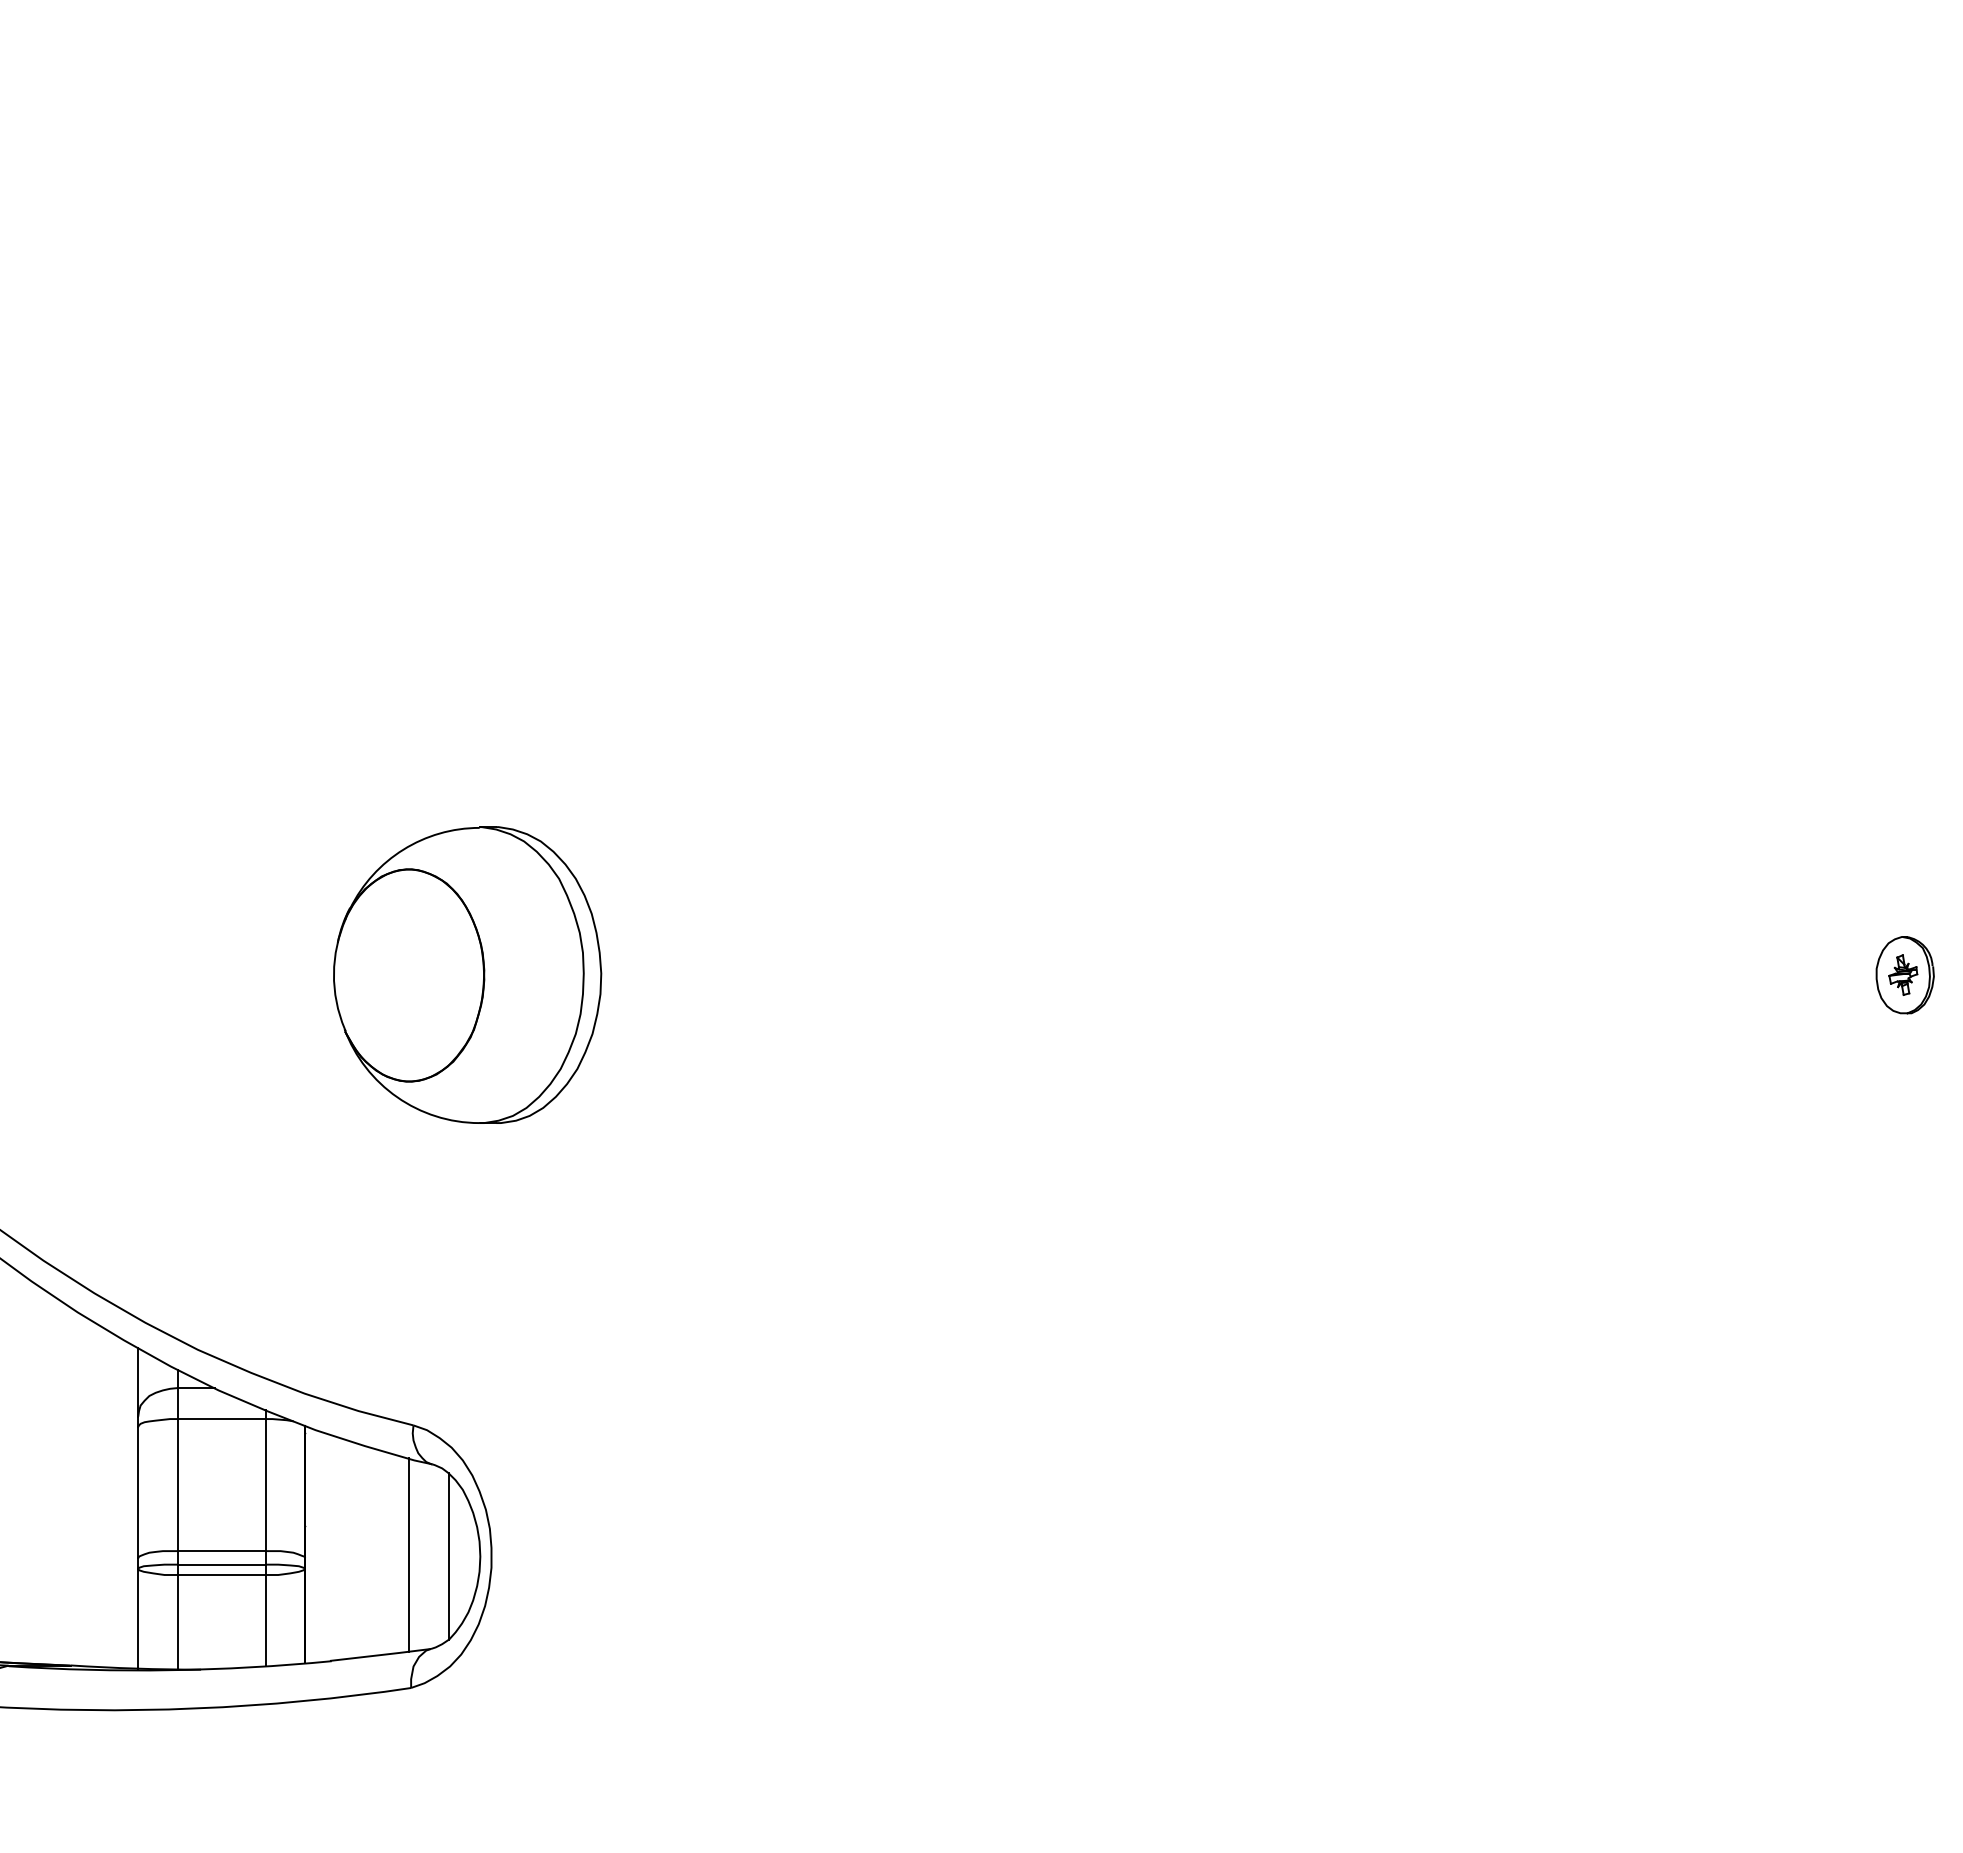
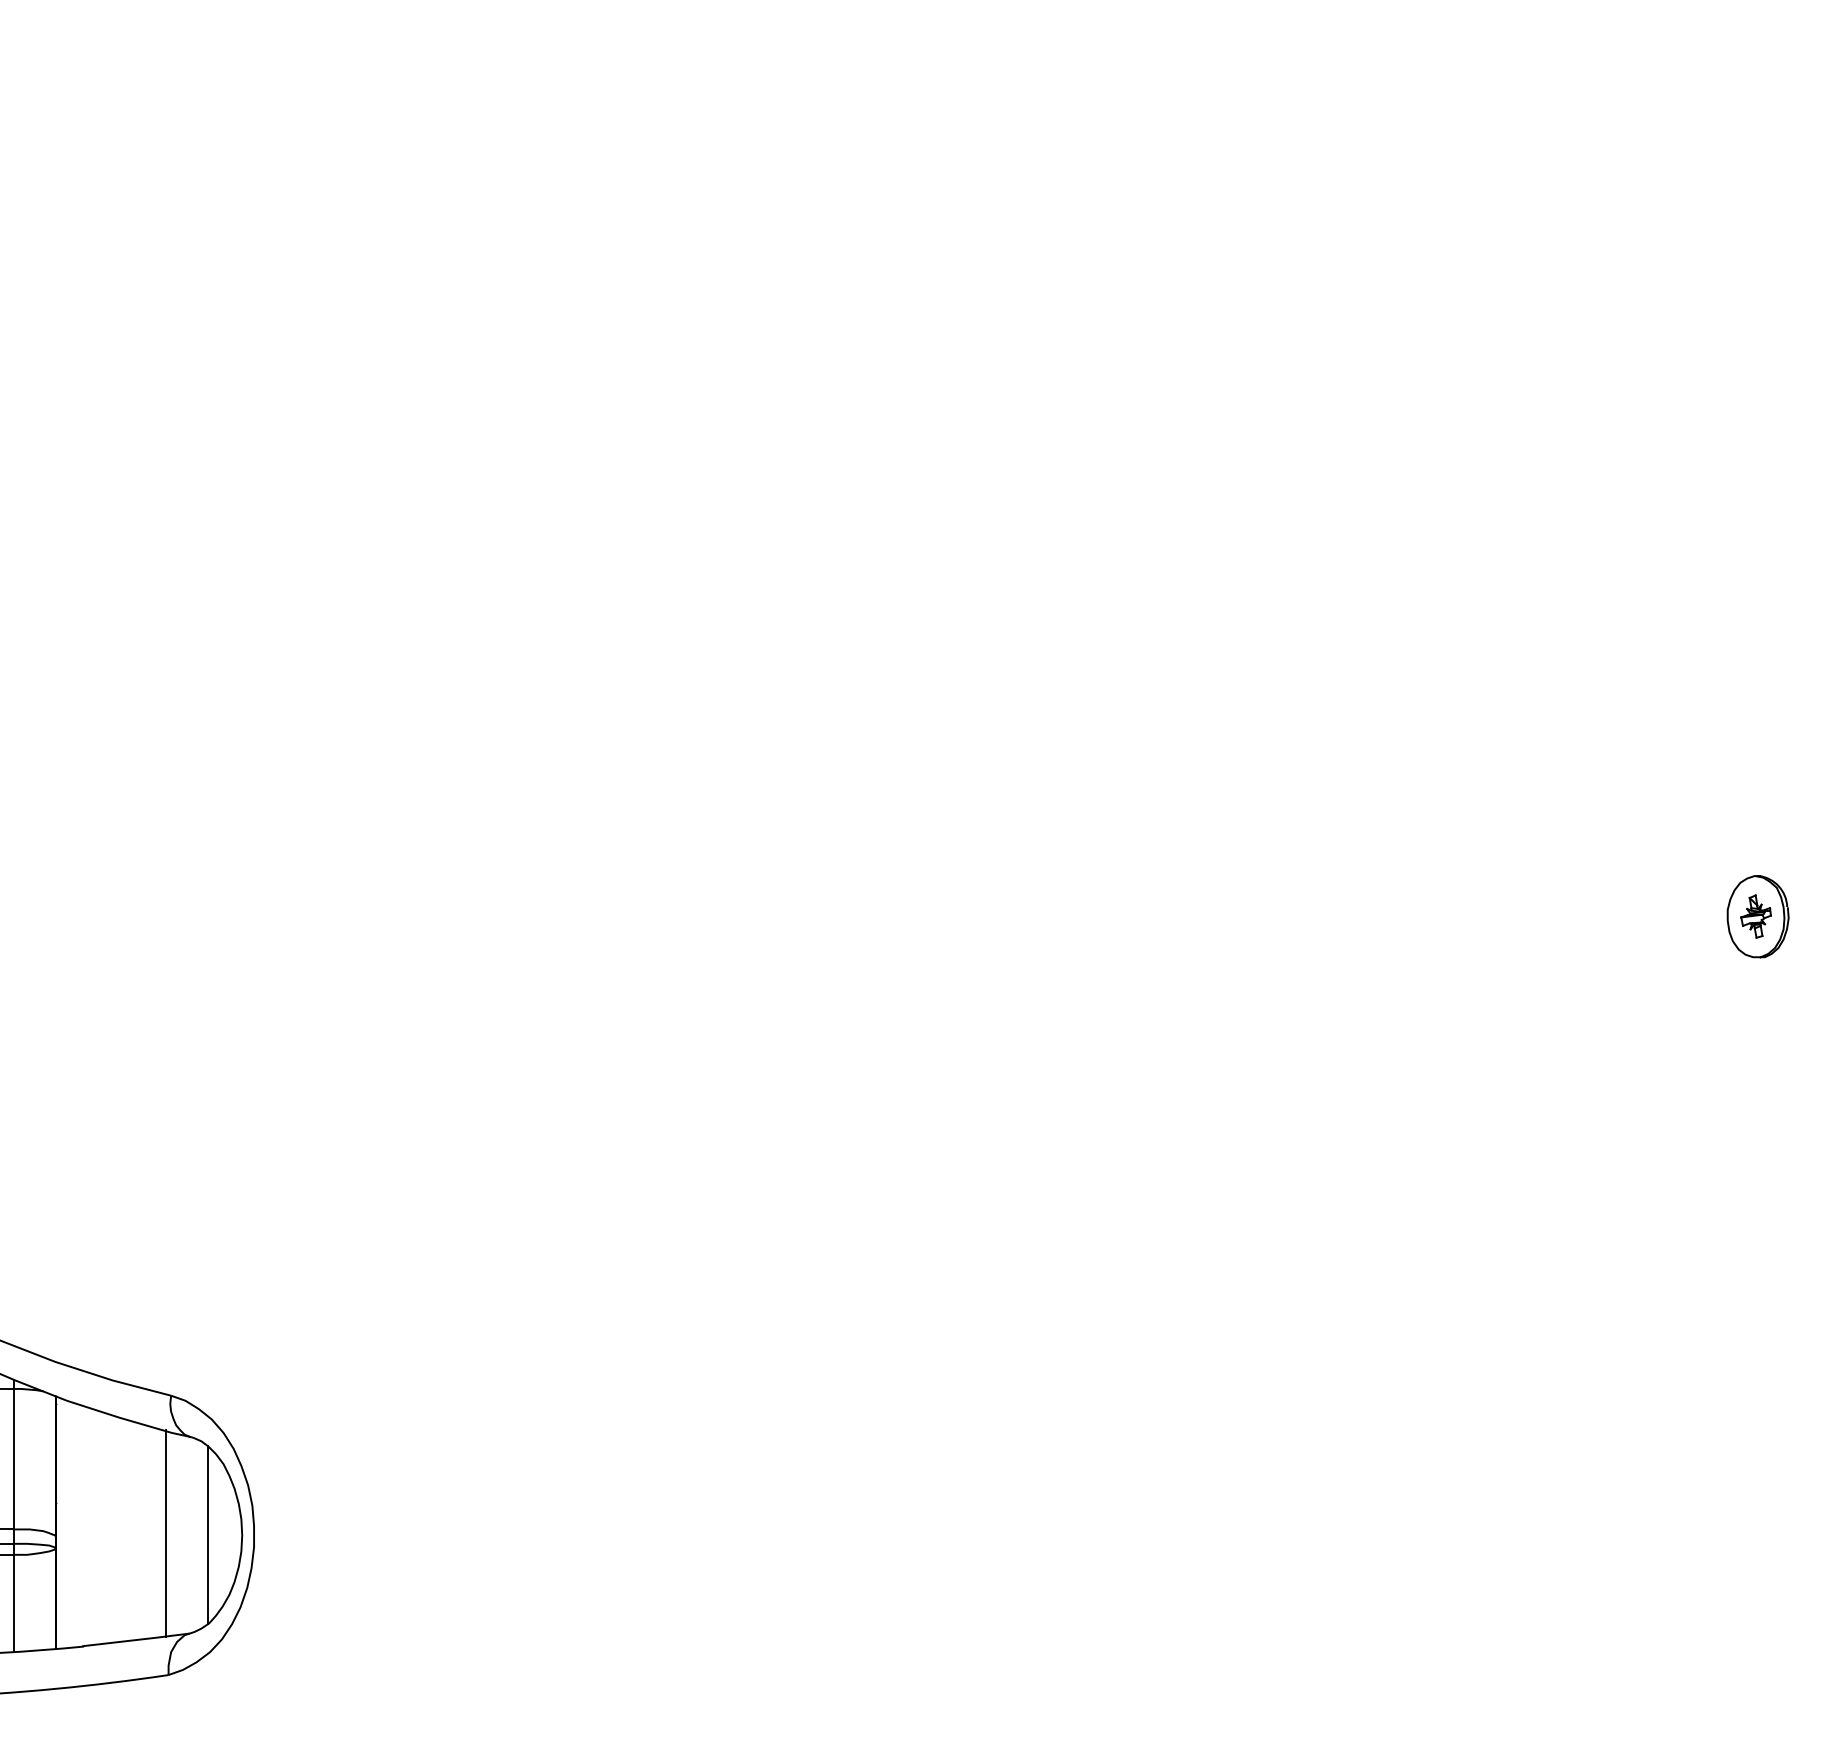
part: (467, 974) -> (228, 915), removed

